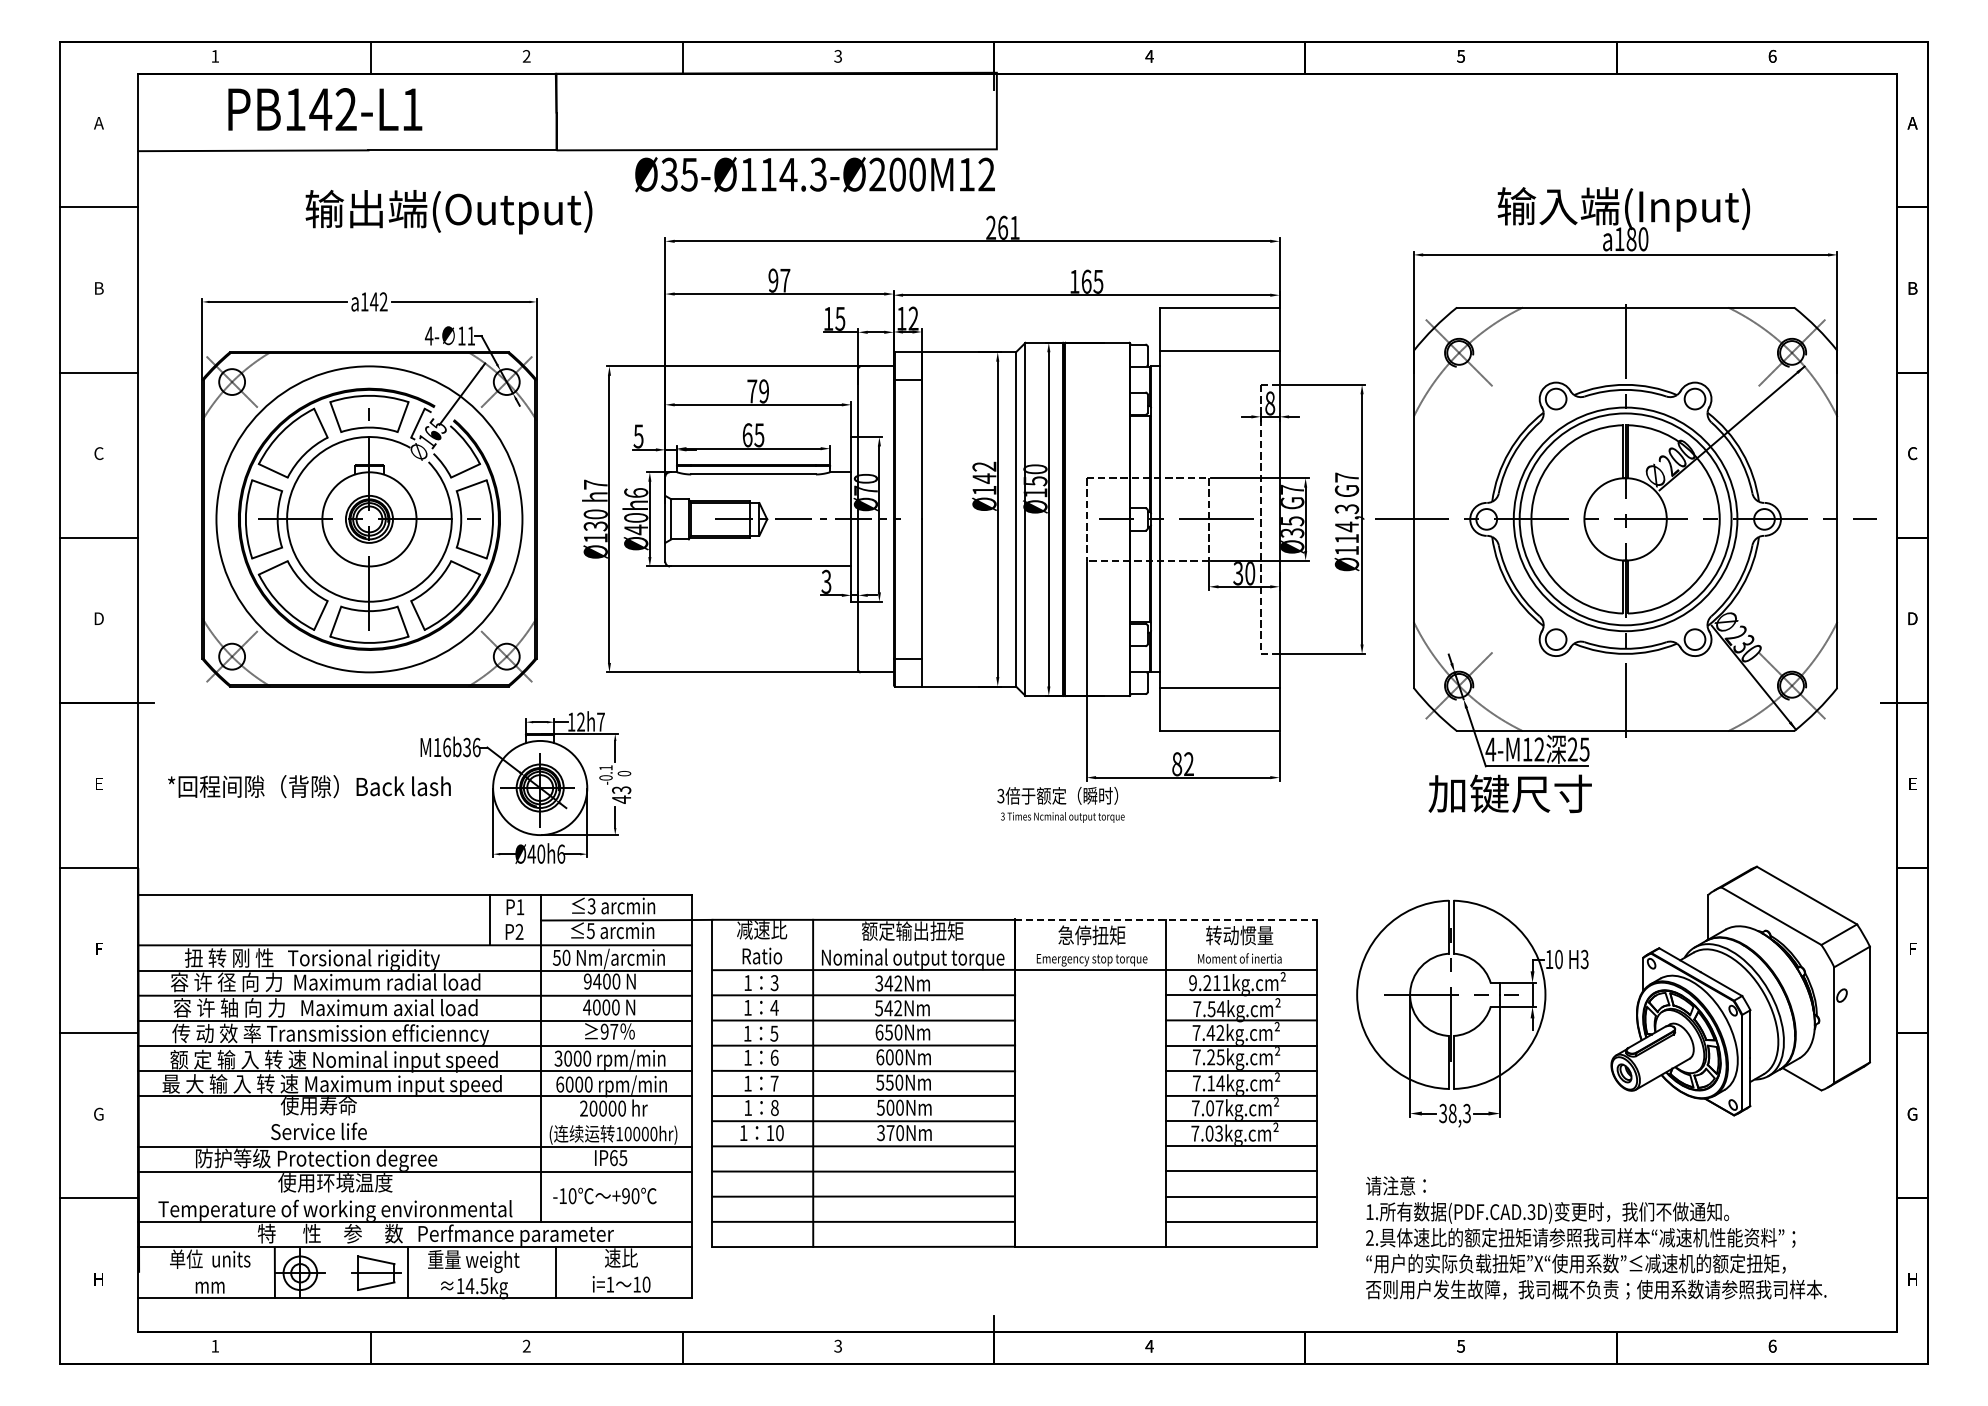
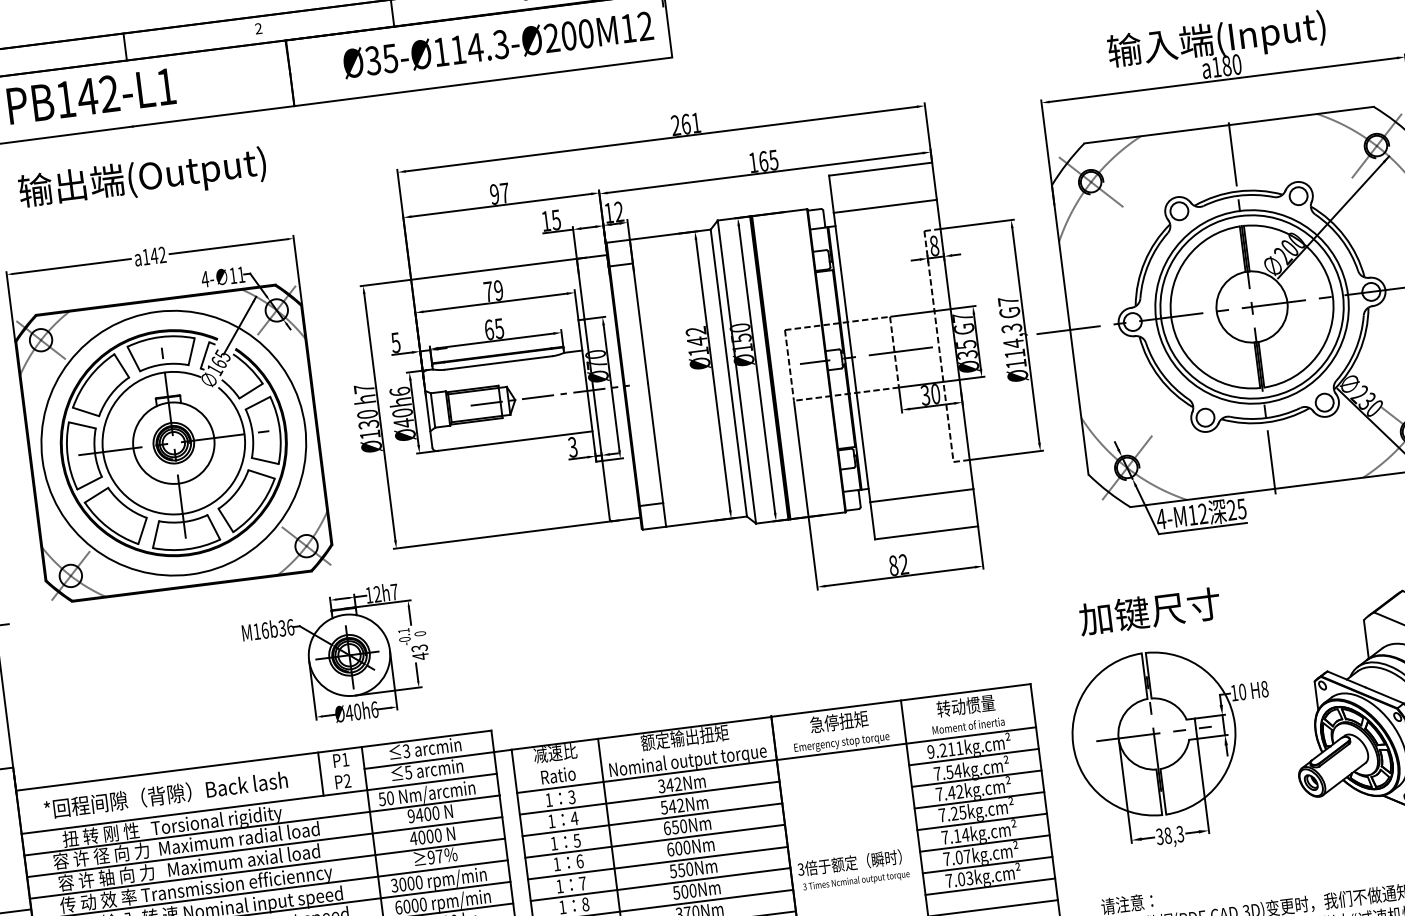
text: (814, 174) -> (497, 44), moved
text: (448, 212) -> (142, 179), moved
text: (309, 786) -> (165, 794), moved
text: (1509, 793) -> (1149, 611), moved
text: (1060, 804) -> (853, 870), moved
line: (1166, 919) -> (901, 700), dashed -> solid
text: (1584, 959) -> (1264, 689), H3 -> H8

